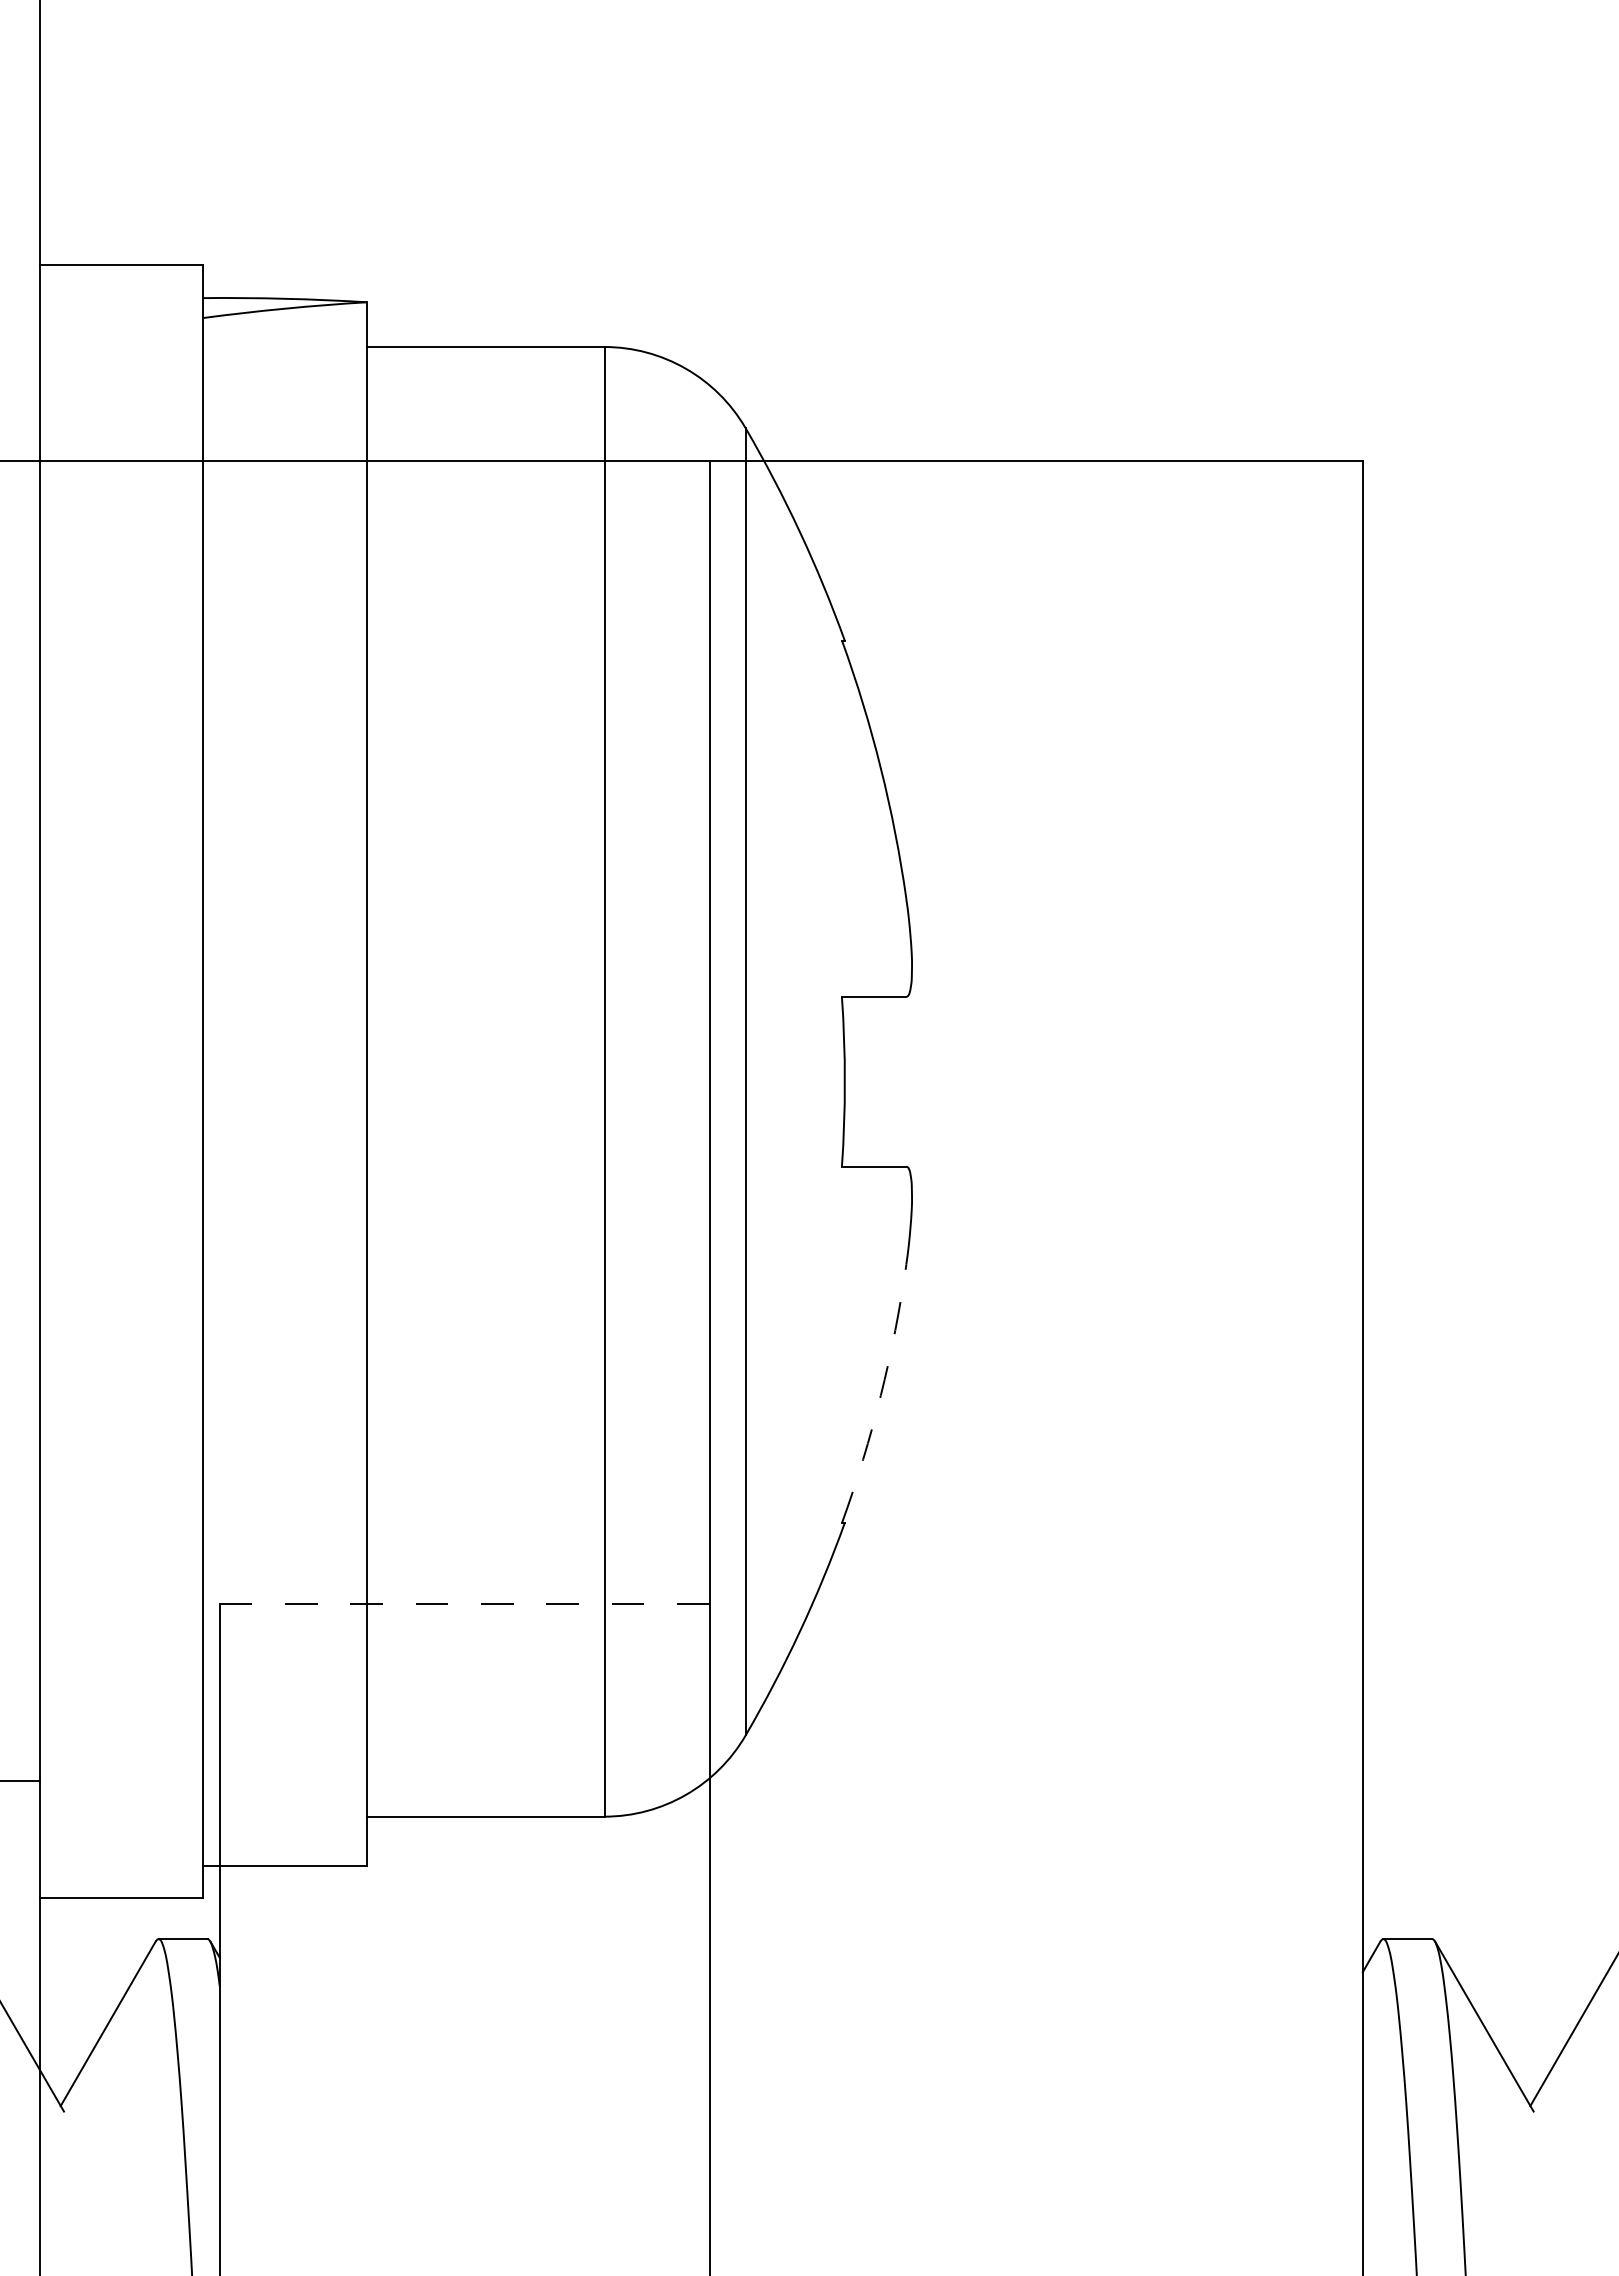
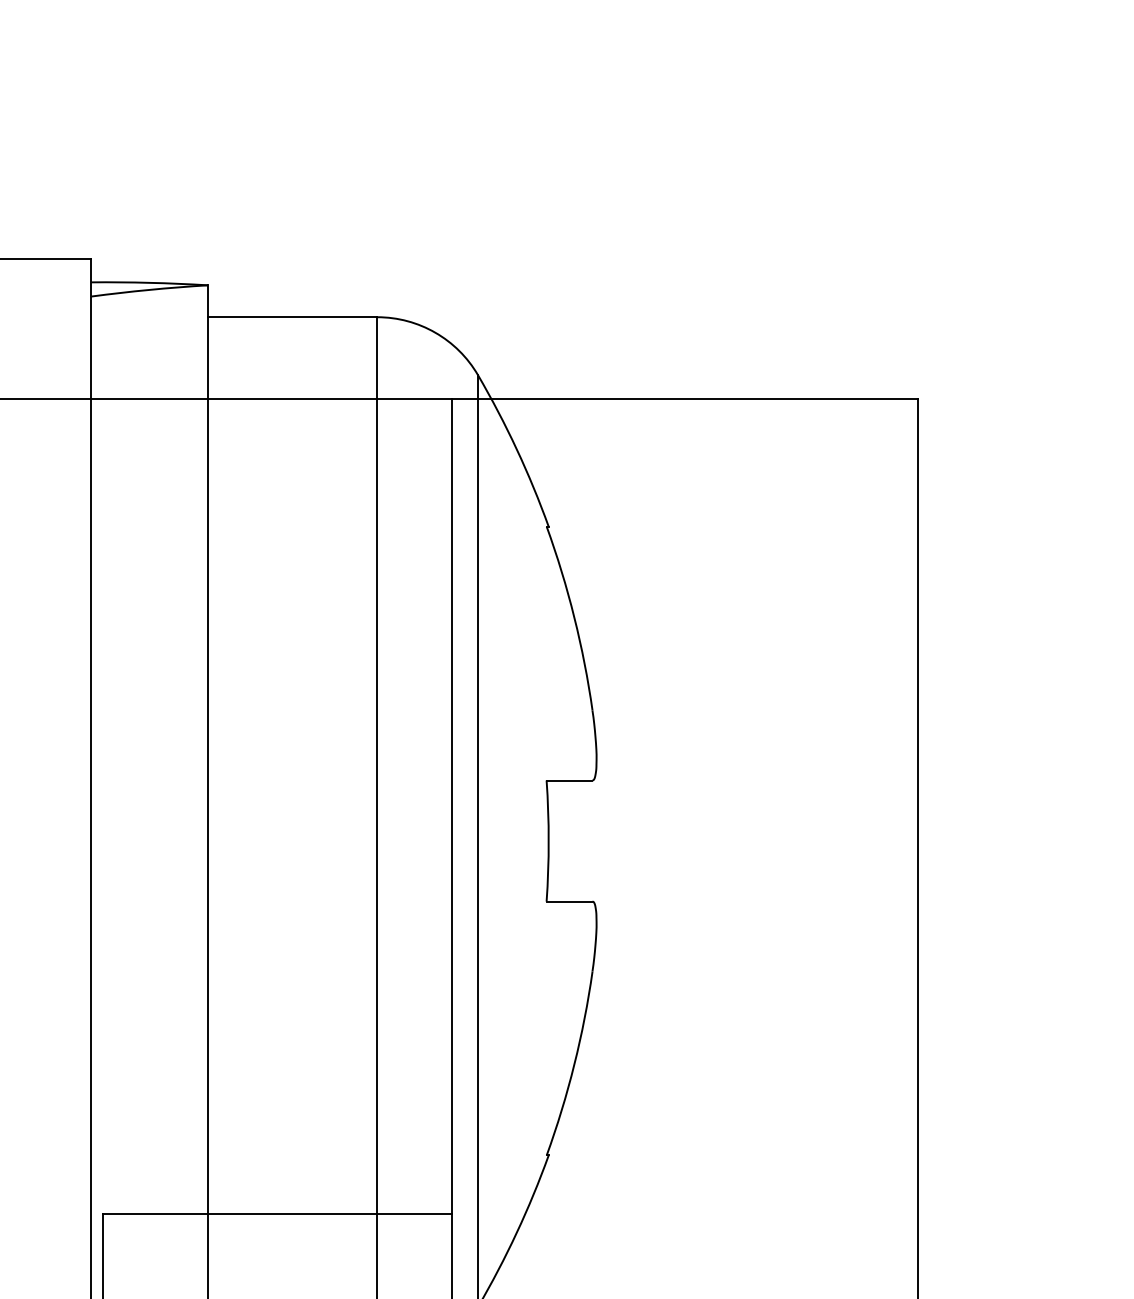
arc: (880, 1395) -> (574, 1064), dashed -> solid
line: (464, 1604) -> (277, 1213), dashed -> solid

